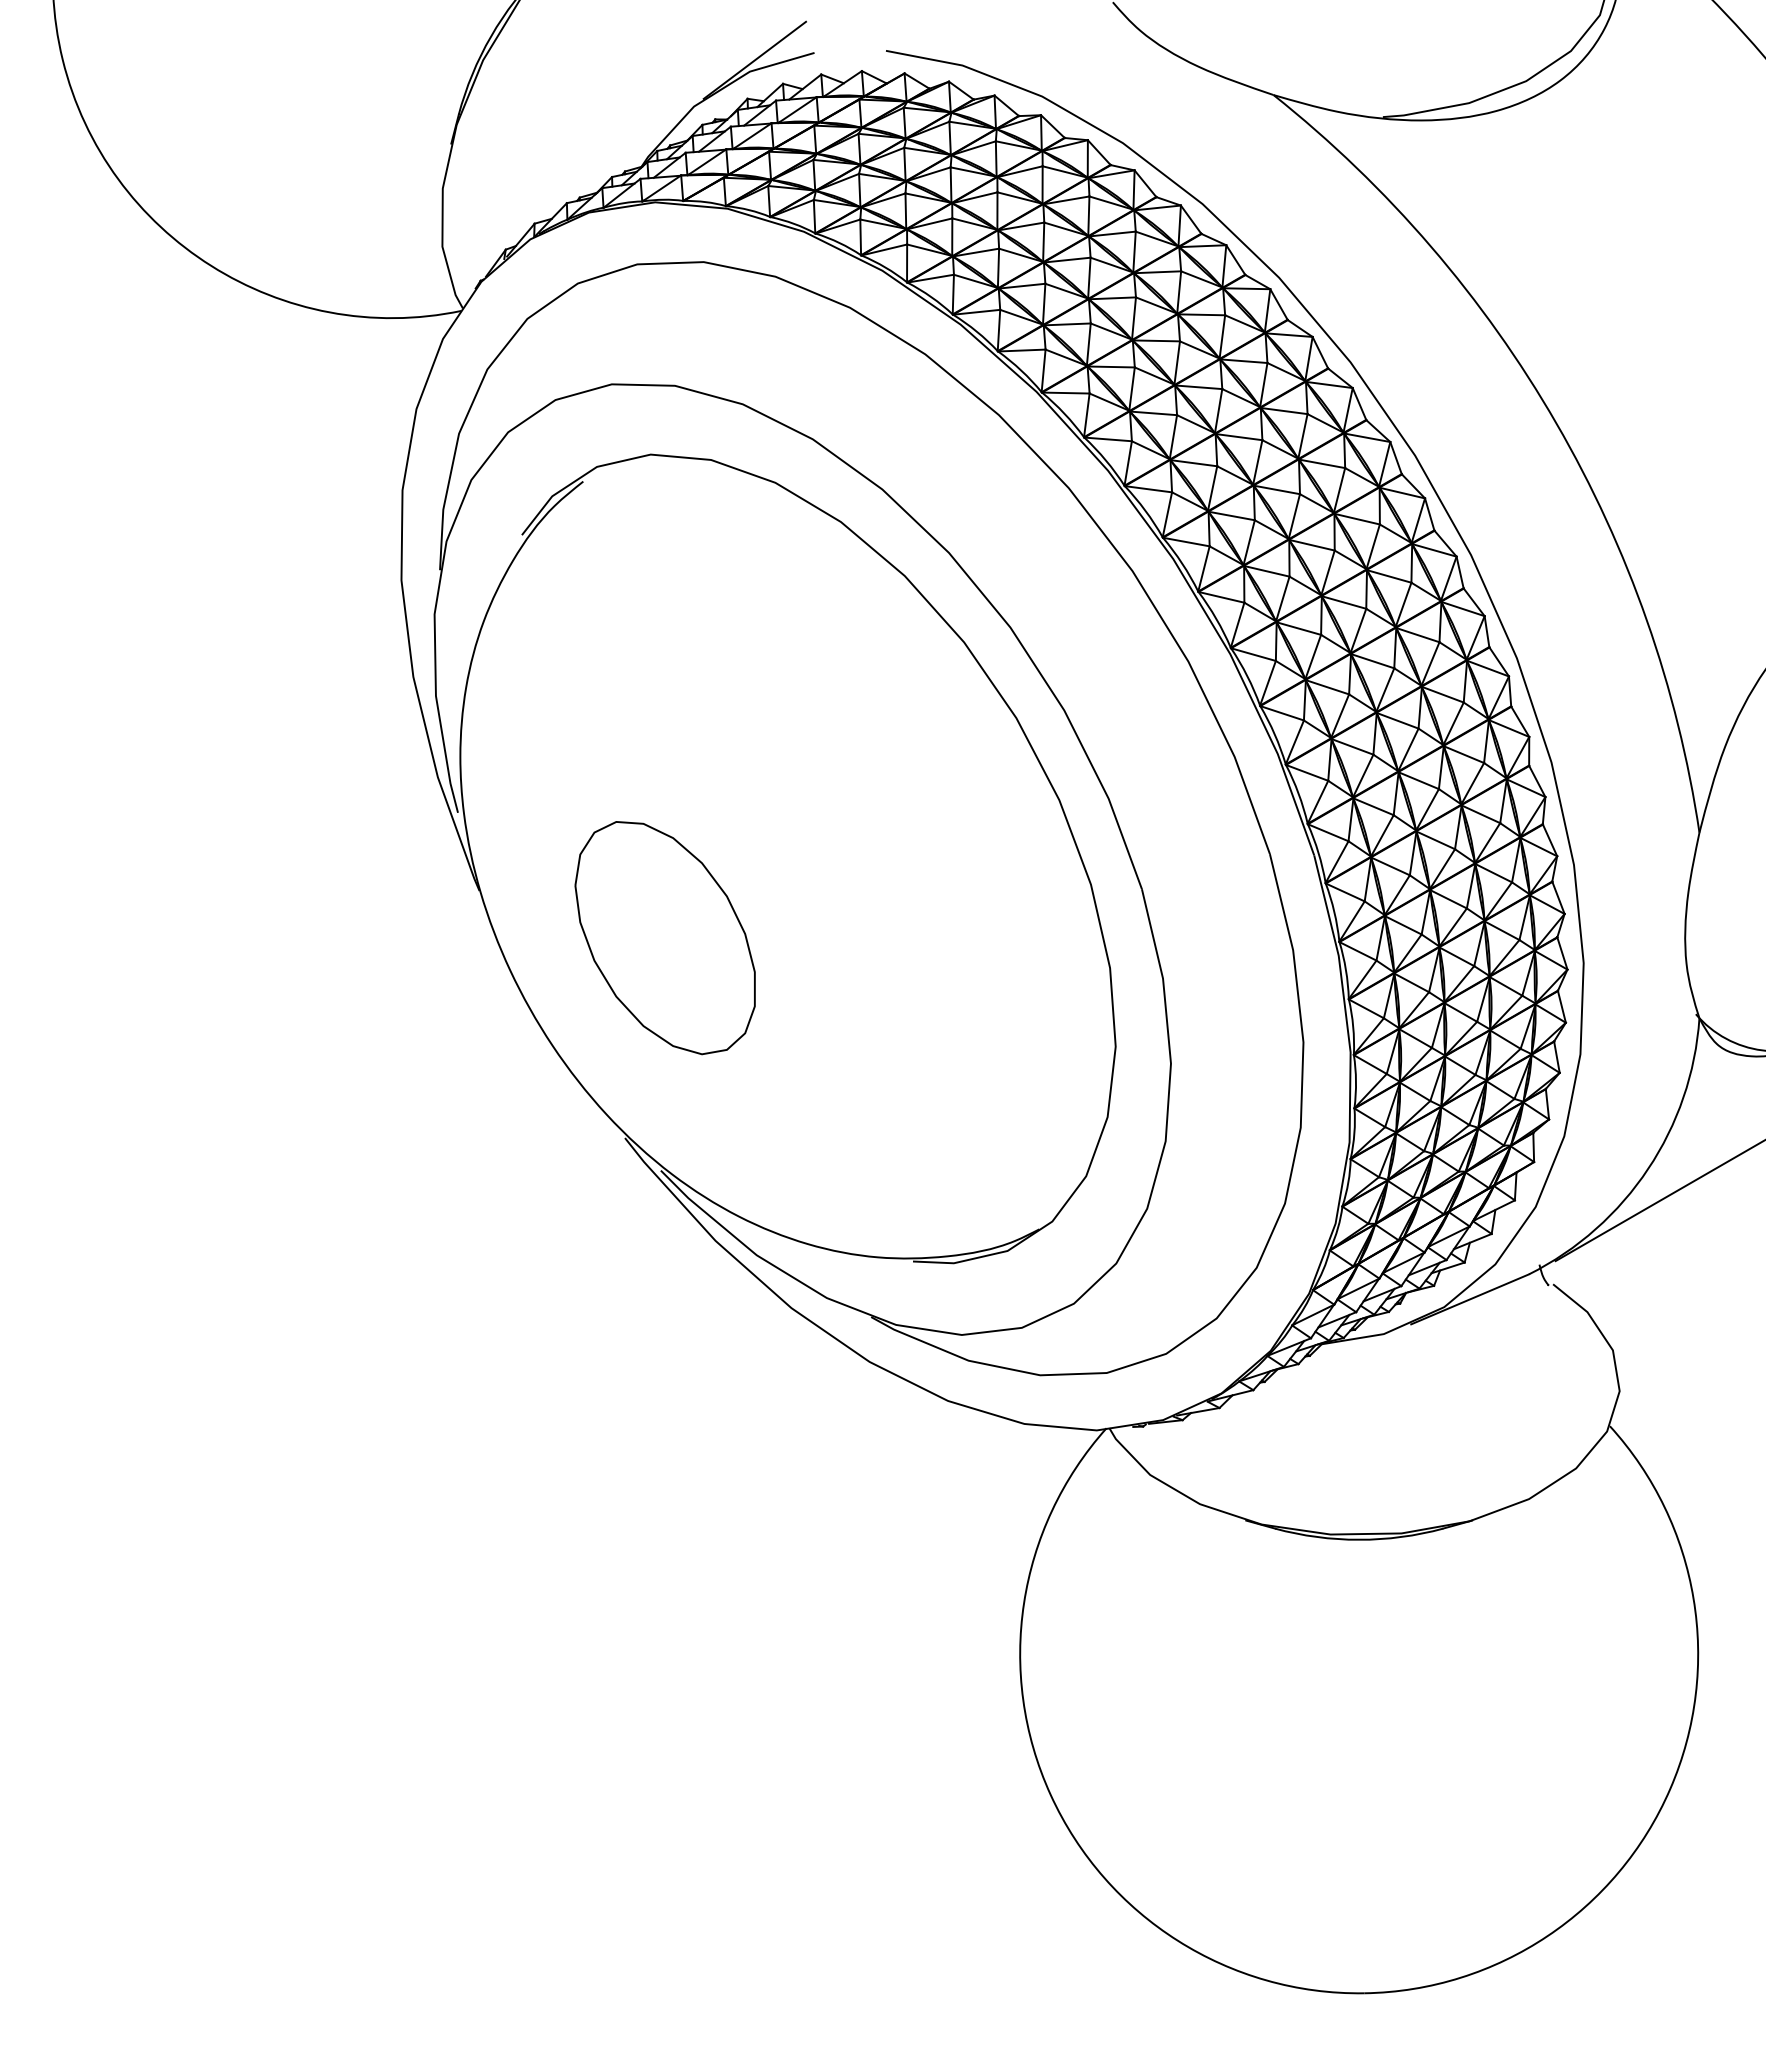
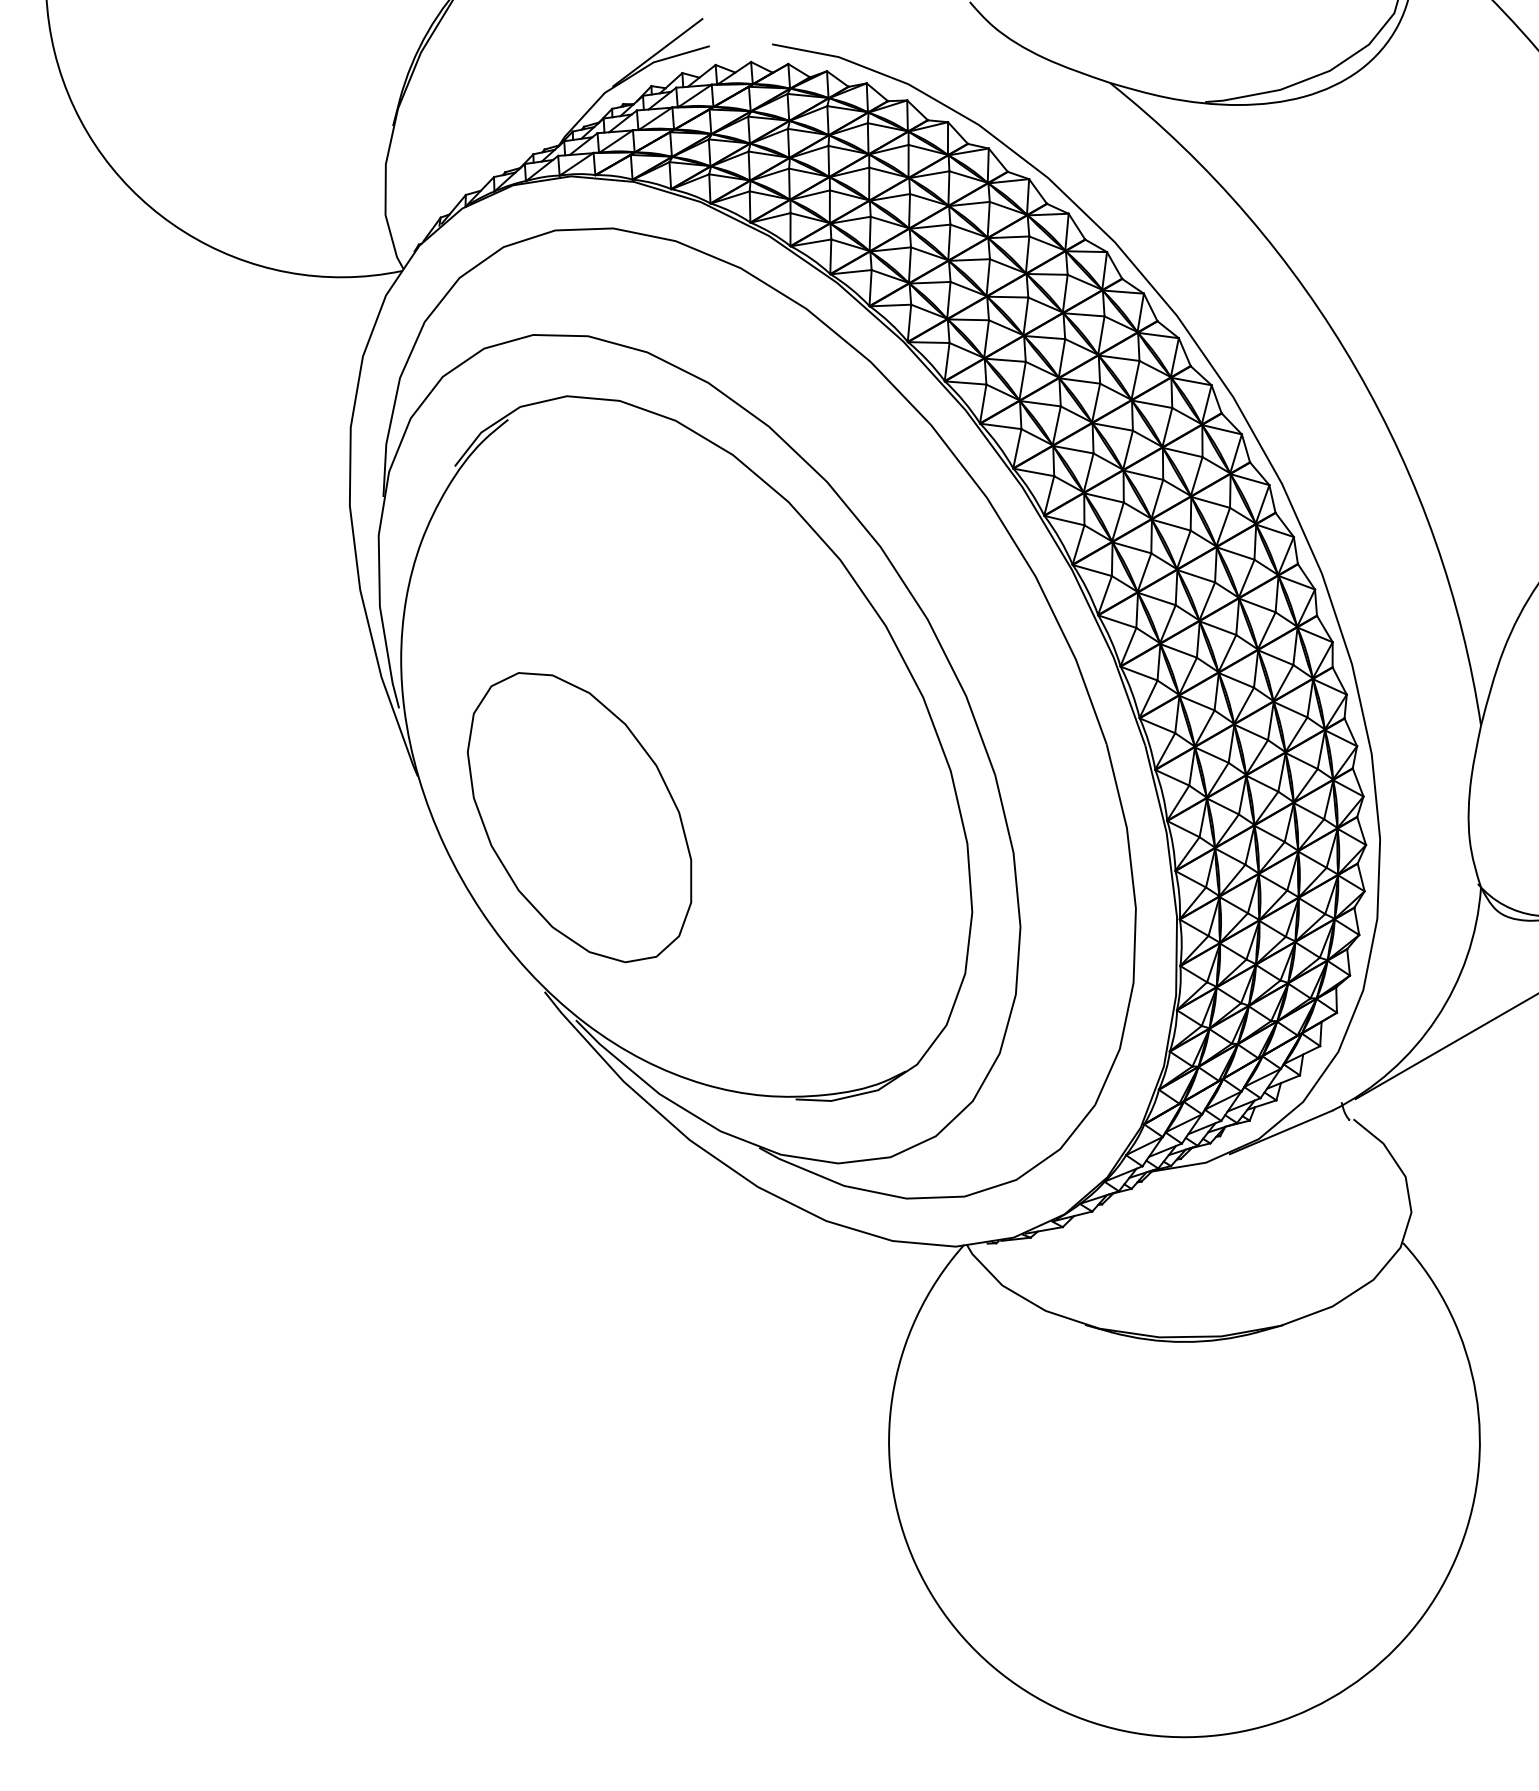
part: (665, 937) -> (579, 817), size x1.43

